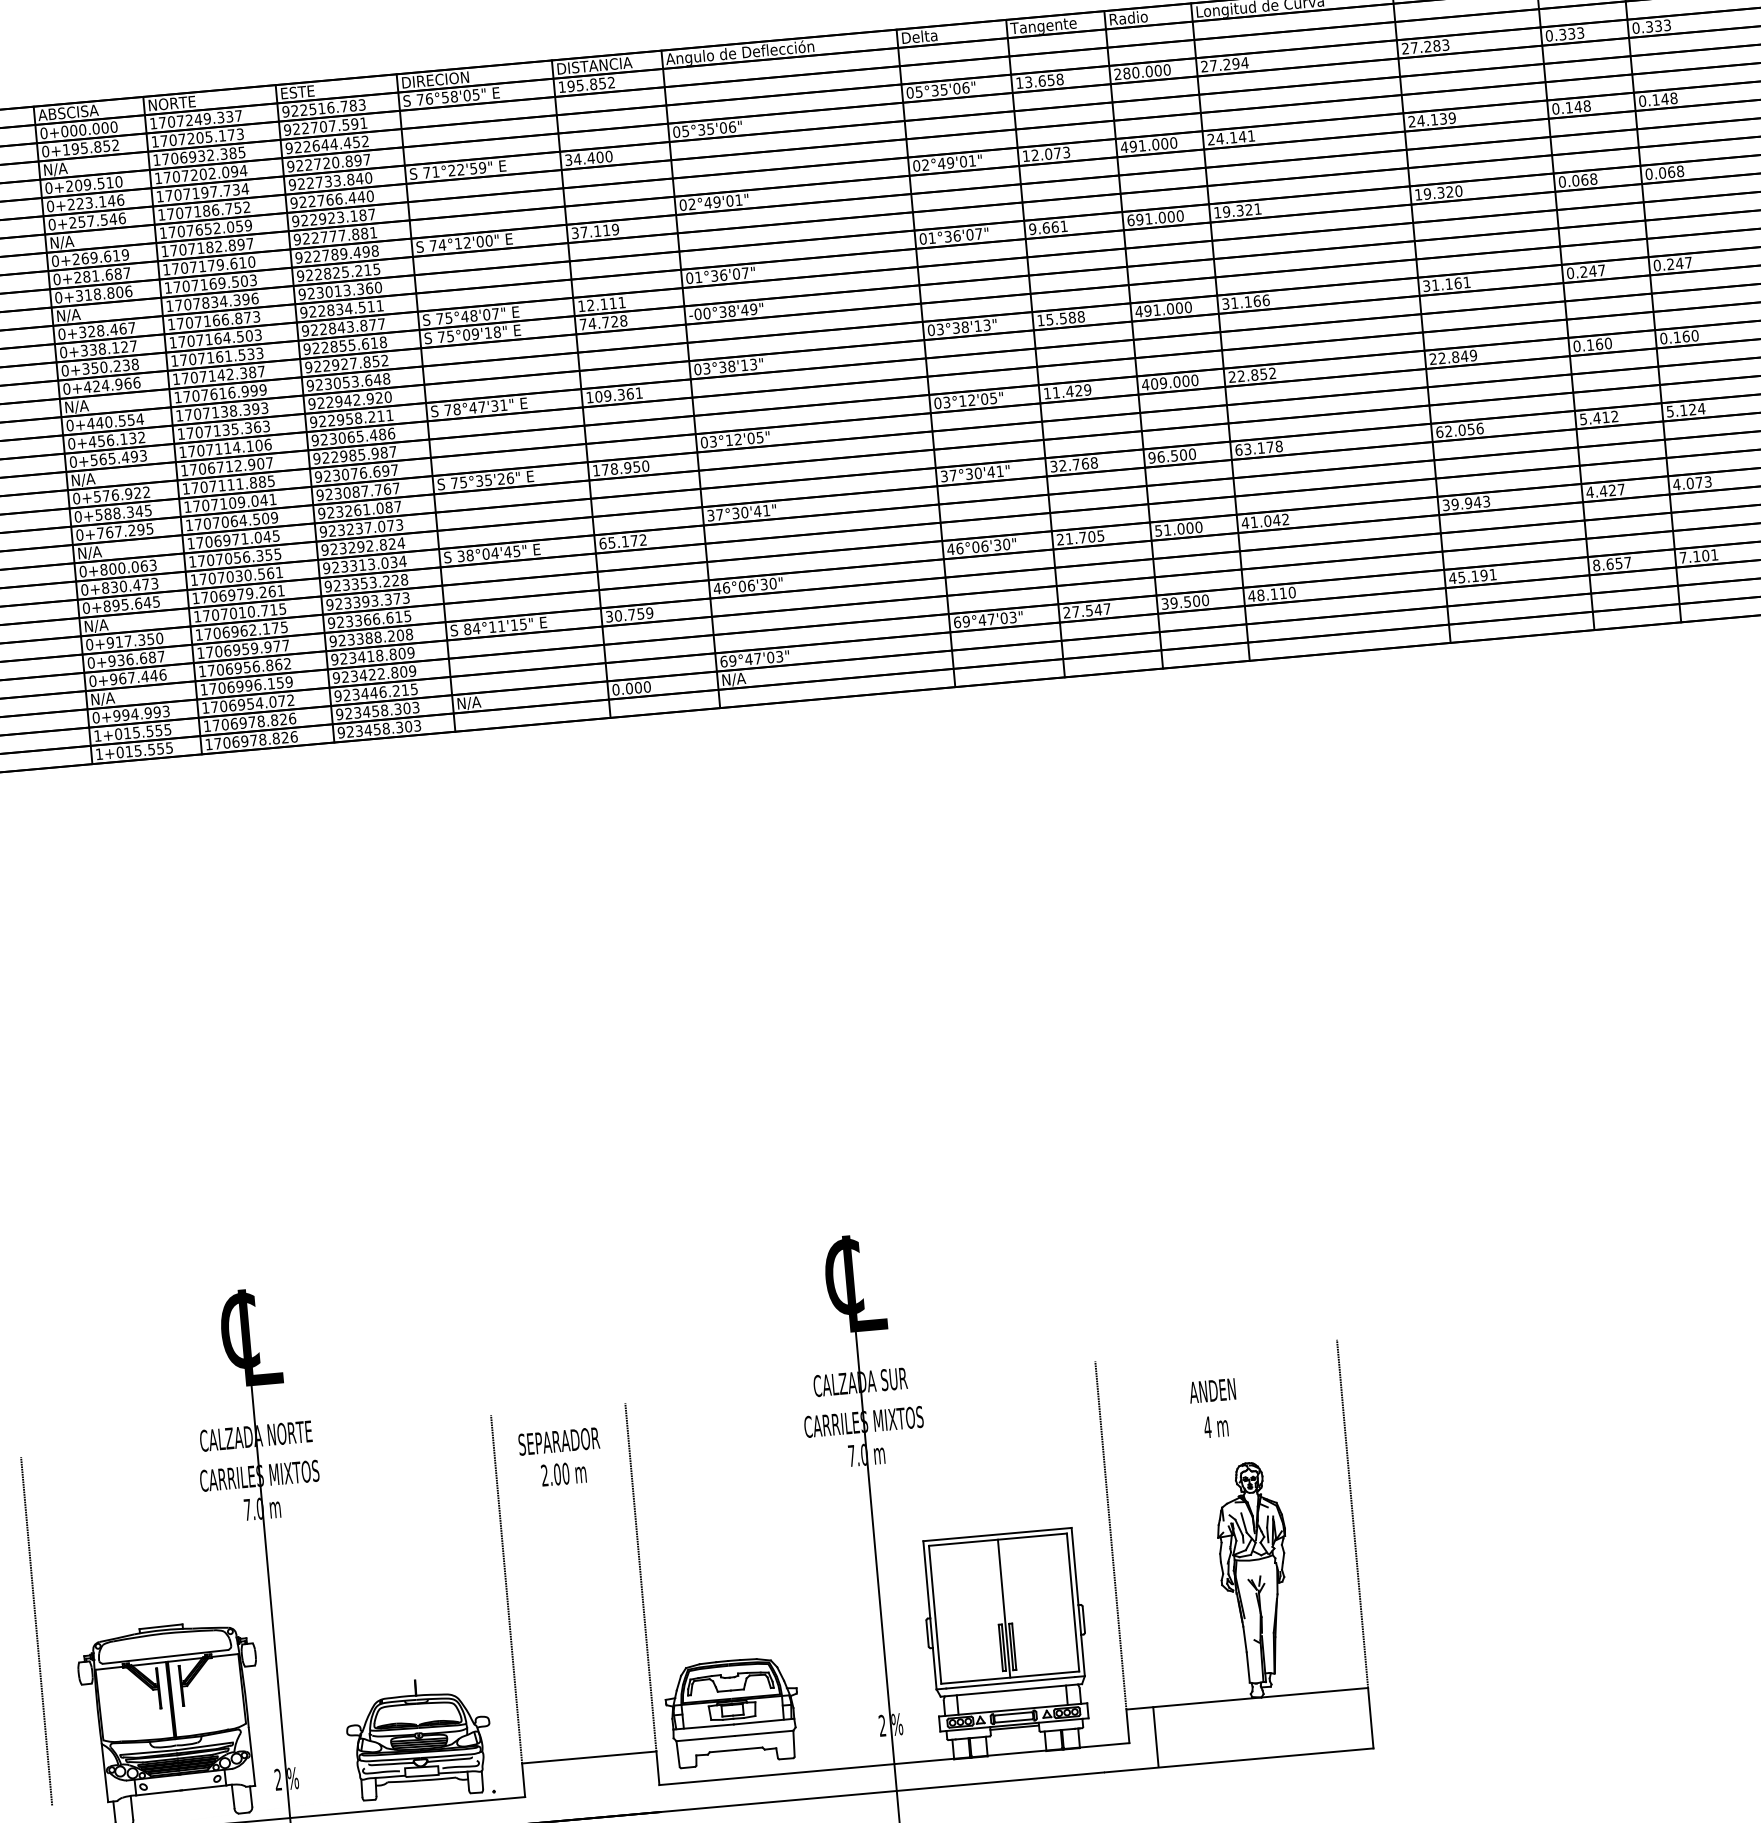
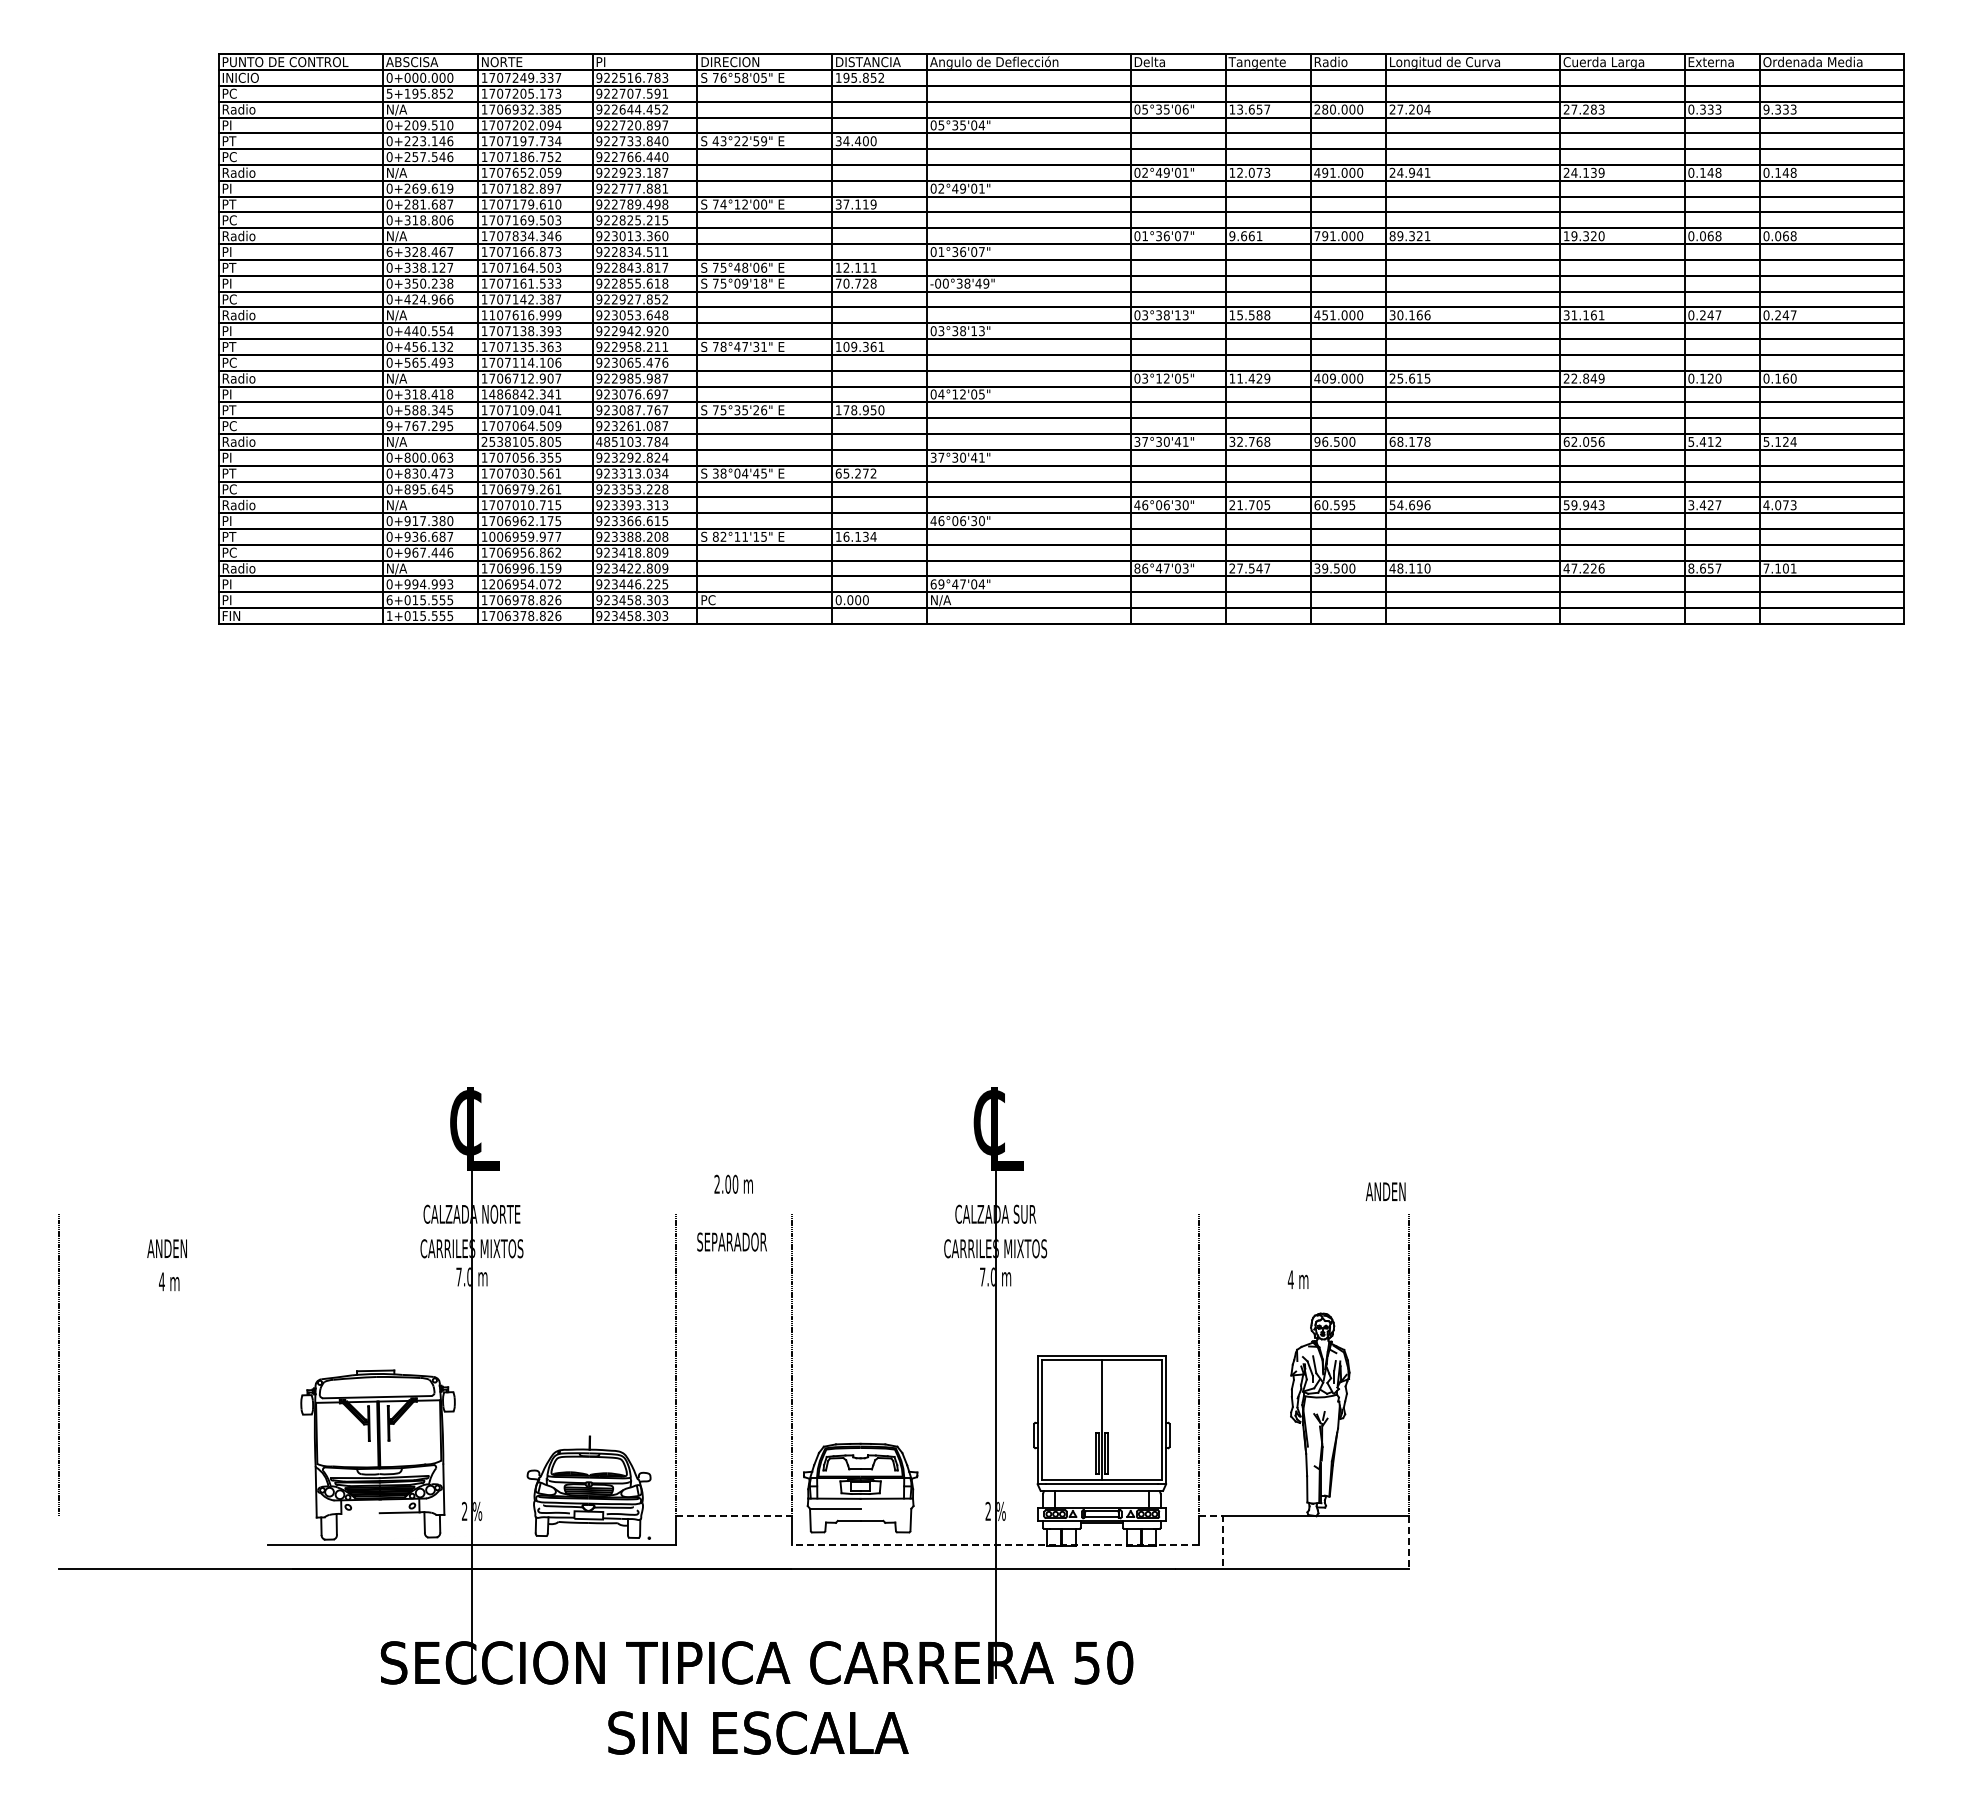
text: (1636, 27) -> (1766, 109), 0.333 -> 9.333
text: (1235, 63) -> (1419, 109), 27.294 -> 27.204
text: (1060, 79) -> (1267, 109), 13.658 -> 13.657
text: (298, 92) -> (611, 62), ESTE -> PI
text: (731, 127) -> (981, 125), 05°35'06" -> 05°35'04"
text: (1232, 137) -> (1411, 172), 24.141 -> 24.941
text: (45, 151) -> (389, 93), 0+195.852 -> 5+195.852
text: (431, 172) -> (719, 141), 71°22'59" -> 43°22'59"
text: (1217, 213) -> (1392, 236), 19.321 -> 89.321
text: (1131, 220) -> (1317, 236), 691.000 -> 791.000
text: (245, 299) -> (550, 236), 1707834.396 -> 1707834.346
text: (1234, 303) -> (1400, 315), 31.166 -> 30.166
text: (1148, 309) -> (1325, 314), 491.000 -> 451.000
text: (496, 313) -> (764, 267), 75°48'07" -> 75°48'06"
text: (592, 323) -> (846, 283), 74.728 -> 70.728
text: (372, 324) -> (657, 267), 922843.877 -> 922843.817
text: (61, 333) -> (389, 251), 0+328.467 -> 6+328.467
text: (1599, 344) -> (1710, 378), 0.160 -> 0.120
text: (1256, 374) -> (1413, 378), 22.852 -> 25.615
text: (187, 396) -> (492, 315), 1707616.999 -> 1107616.999
text: (382, 434) -> (657, 362), 923065.486 -> 923065.476
text: (713, 441) -> (941, 394), 03°12'05" -> 04°12'05"
text: (1247, 448) -> (1400, 441), 63.178 -> 68.178
text: (233, 484) -> (525, 394), 1707111.885 -> 1486842.341
text: (1590, 492) -> (1691, 505), 4.427 -> 3.427
text: (122, 494) -> (429, 394), 0+576.922 -> 0+318.418
text: (1445, 504) -> (1566, 504), 39.943 -> 59.943
text: (1264, 521) -> (1409, 505), 41.042 -> 54.696
text: (361, 527) -> (632, 441), 923237.073 -> 485103.784
text: (1178, 529) -> (1334, 505), 51.000 -> 60.595
text: (79, 535) -> (389, 426), 0+767.295 -> 9+767.295
text: (229, 539) -> (517, 441), 1706971.045 -> 2538105.805
text: (624, 541) -> (857, 473), 65.172 -> 65.272
text: (1476, 576) -> (1587, 568), 45.191 -> 47.226
text: (397, 599) -> (657, 505), 923393.373 -> 923393.313
text: (628, 614) -> (855, 536), 30.759 -> 16.134
text: (962, 622) -> (1141, 568), 69°47'03" -> 86°47'03"
text: (476, 628) -> (723, 536), 84°11'15" -> 82°11'15"
text: (150, 639) -> (442, 521), 0+917.350 -> 0+917.380
text: (209, 651) -> (492, 536), 1706959.977 -> 1006959.977
text: (779, 656) -> (981, 584), 69°47'03" -> 69°47'04"
text: (405, 690) -> (657, 584), 923446.215 -> 923446.225
text: (469, 703) -> (711, 600), N/A -> PC
text: (214, 707) -> (492, 584), 1706954.072 -> 1206954.072
text: (97, 736) -> (389, 600), 1+015.555 -> 6+015.555
text: (244, 740) -> (515, 615), 1706978.826 -> 1706378.826
text: (1212, 1390) -> (1385, 1191), moved
text: (563, 1472) -> (733, 1183), moved
line: (36, 1631) -> (268, 1365), removed
line: (1370, 1718) -> (1408, 1542), solid -> dashed
line: (1154, 1722) -> (1222, 1529), solid -> dashed
line: (763, 1733) -> (885, 1508), removed
line: (590, 1757) -> (734, 1516), solid -> dashed
line: (894, 1764) -> (995, 1545), solid -> dashed
line: (159, 1792) -> (361, 1513), removed

